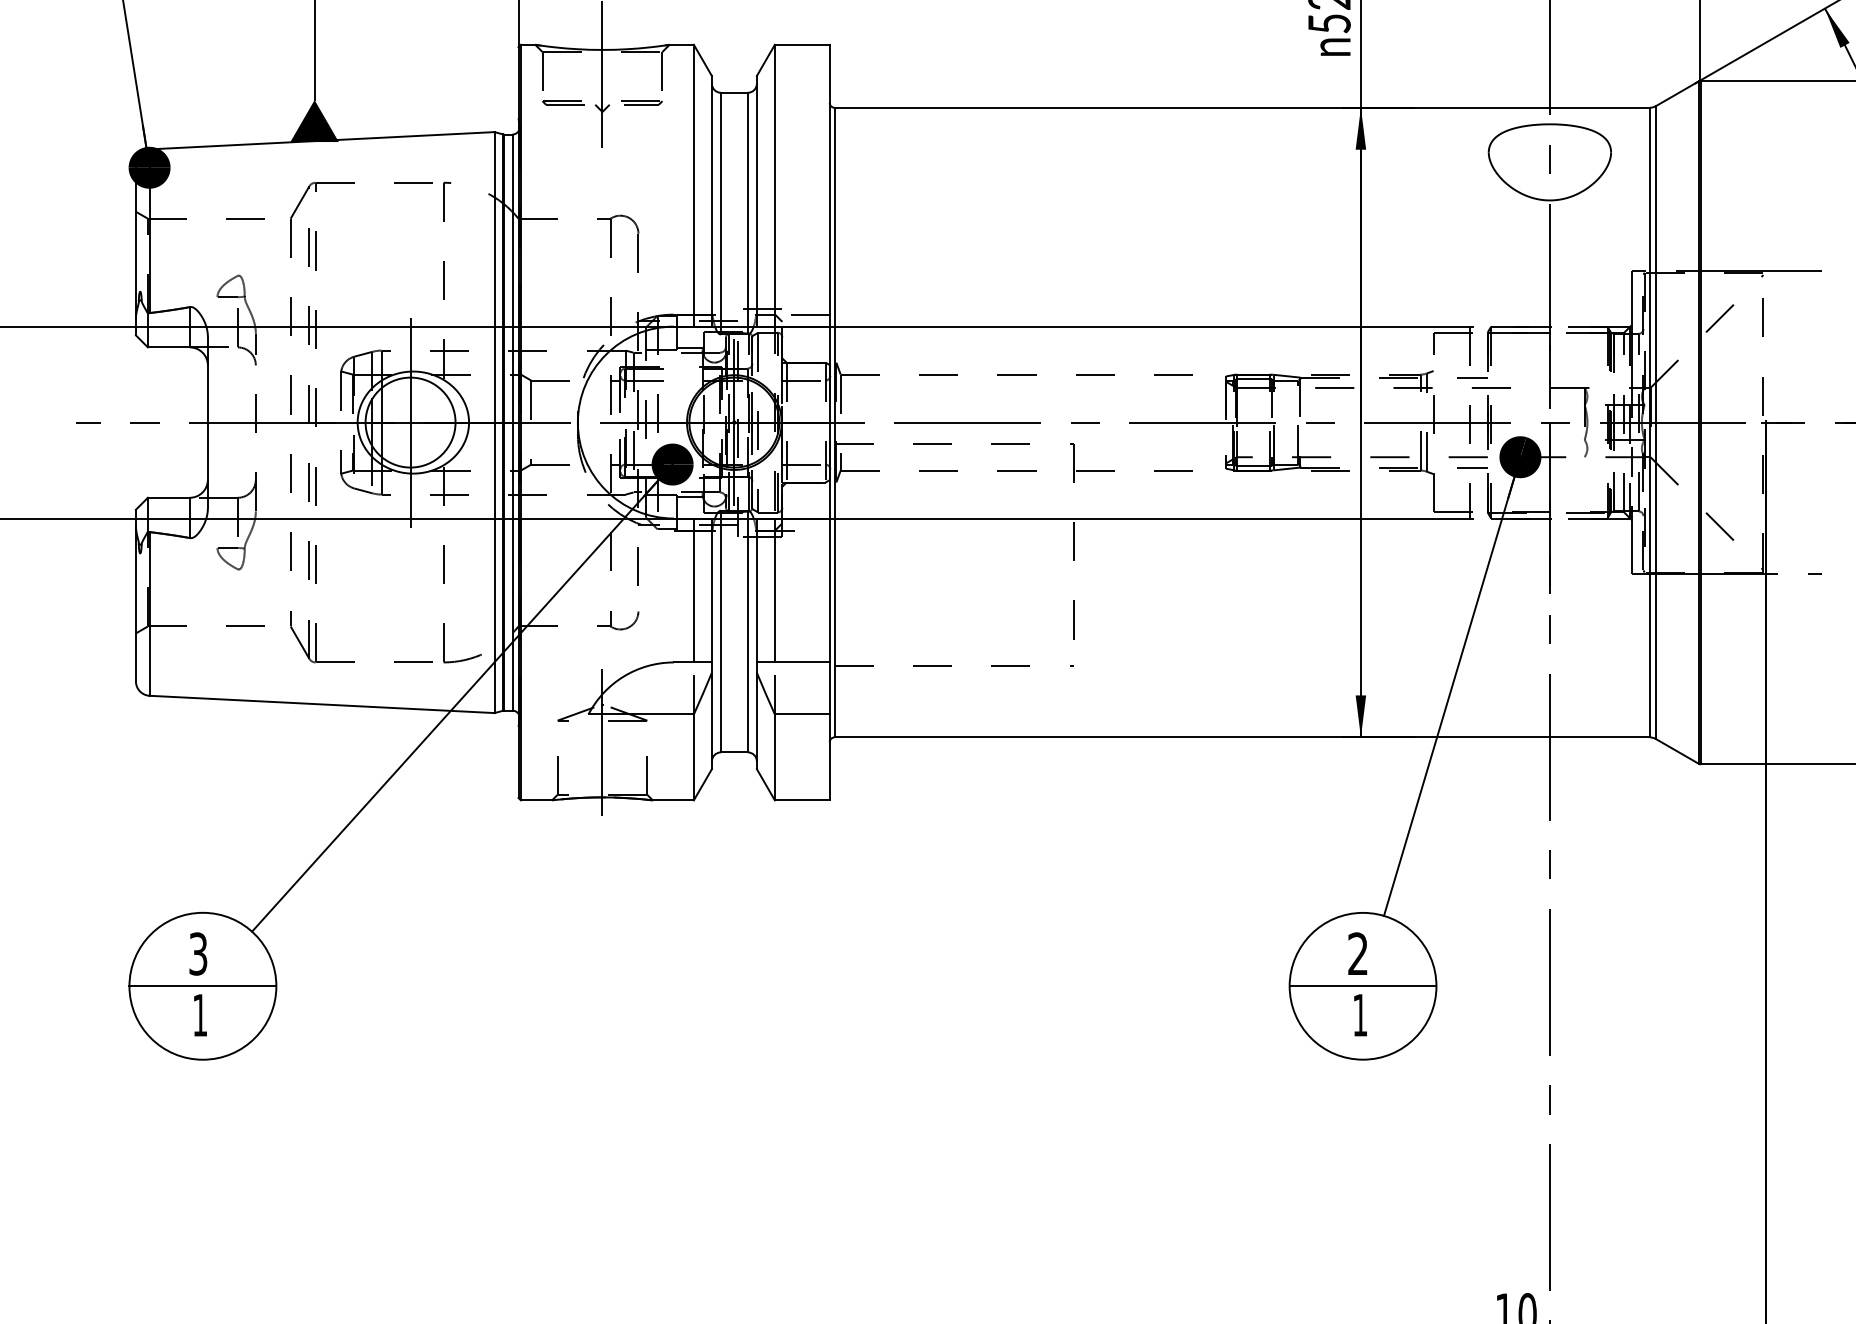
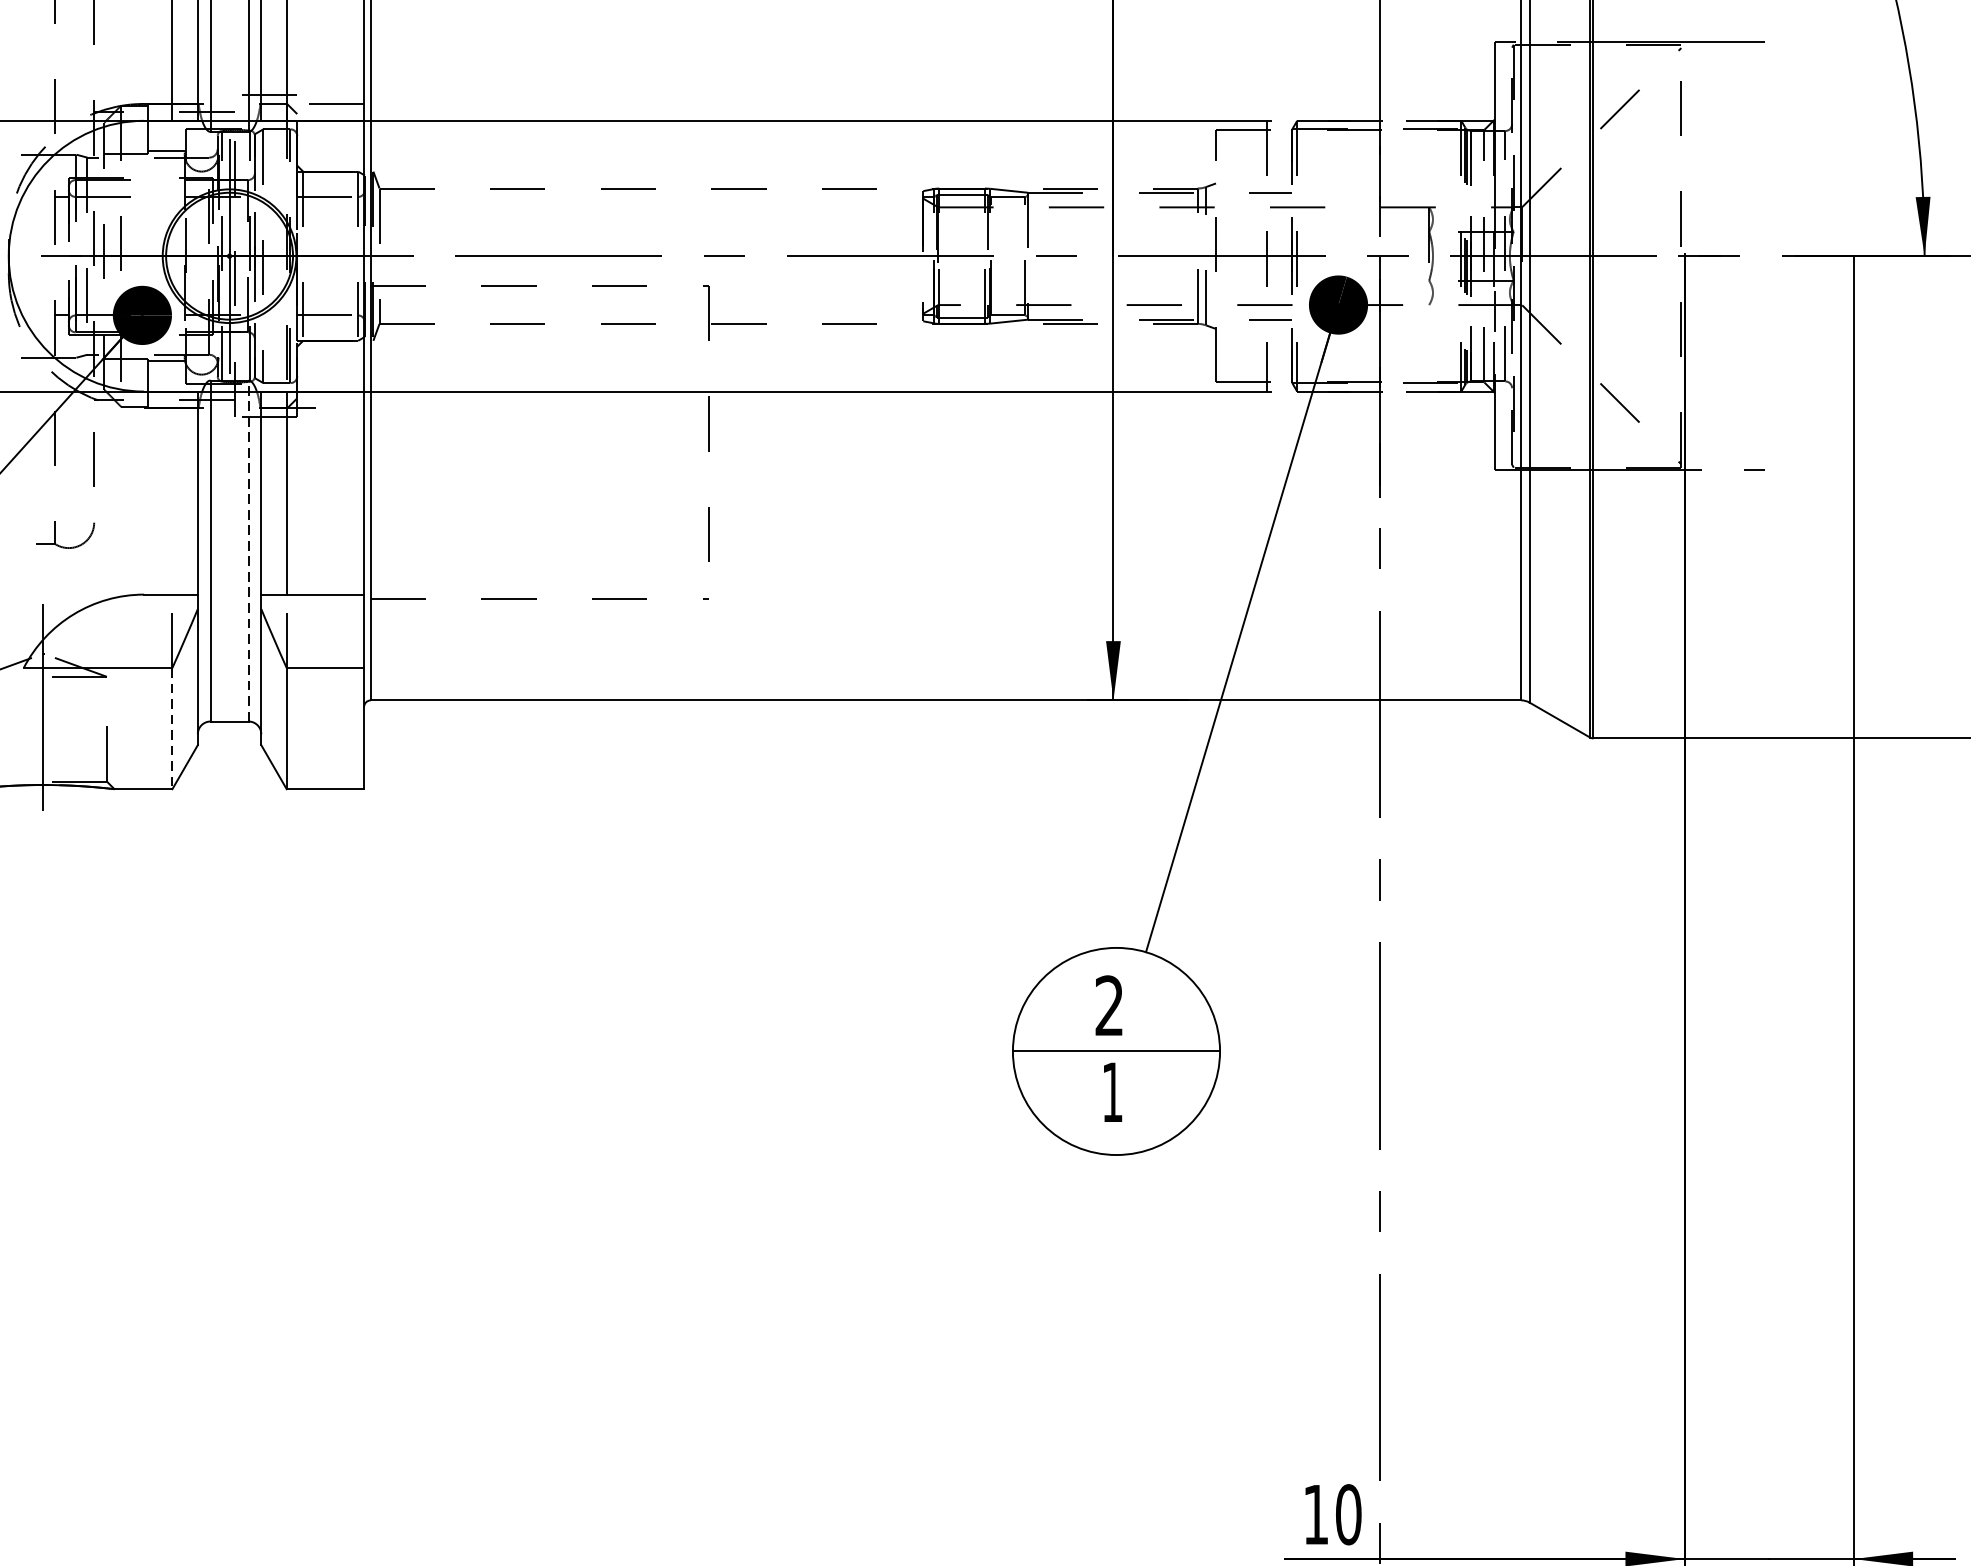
line: (693, 590) -> (171, 493), removed
line: (747, 631) -> (248, 550), solid -> dashed
line: (693, 757) -> (171, 728), solid -> dashed

